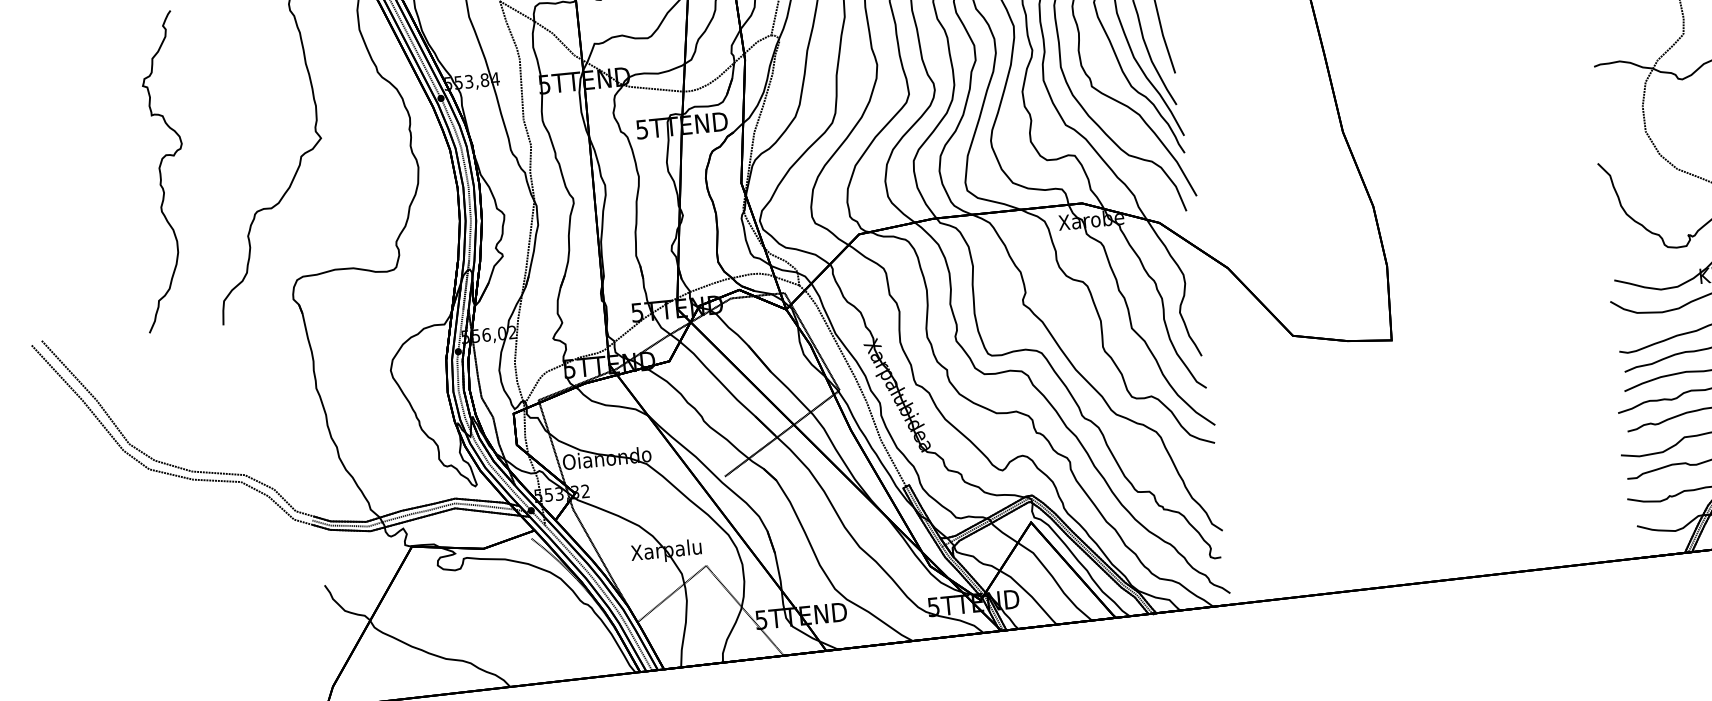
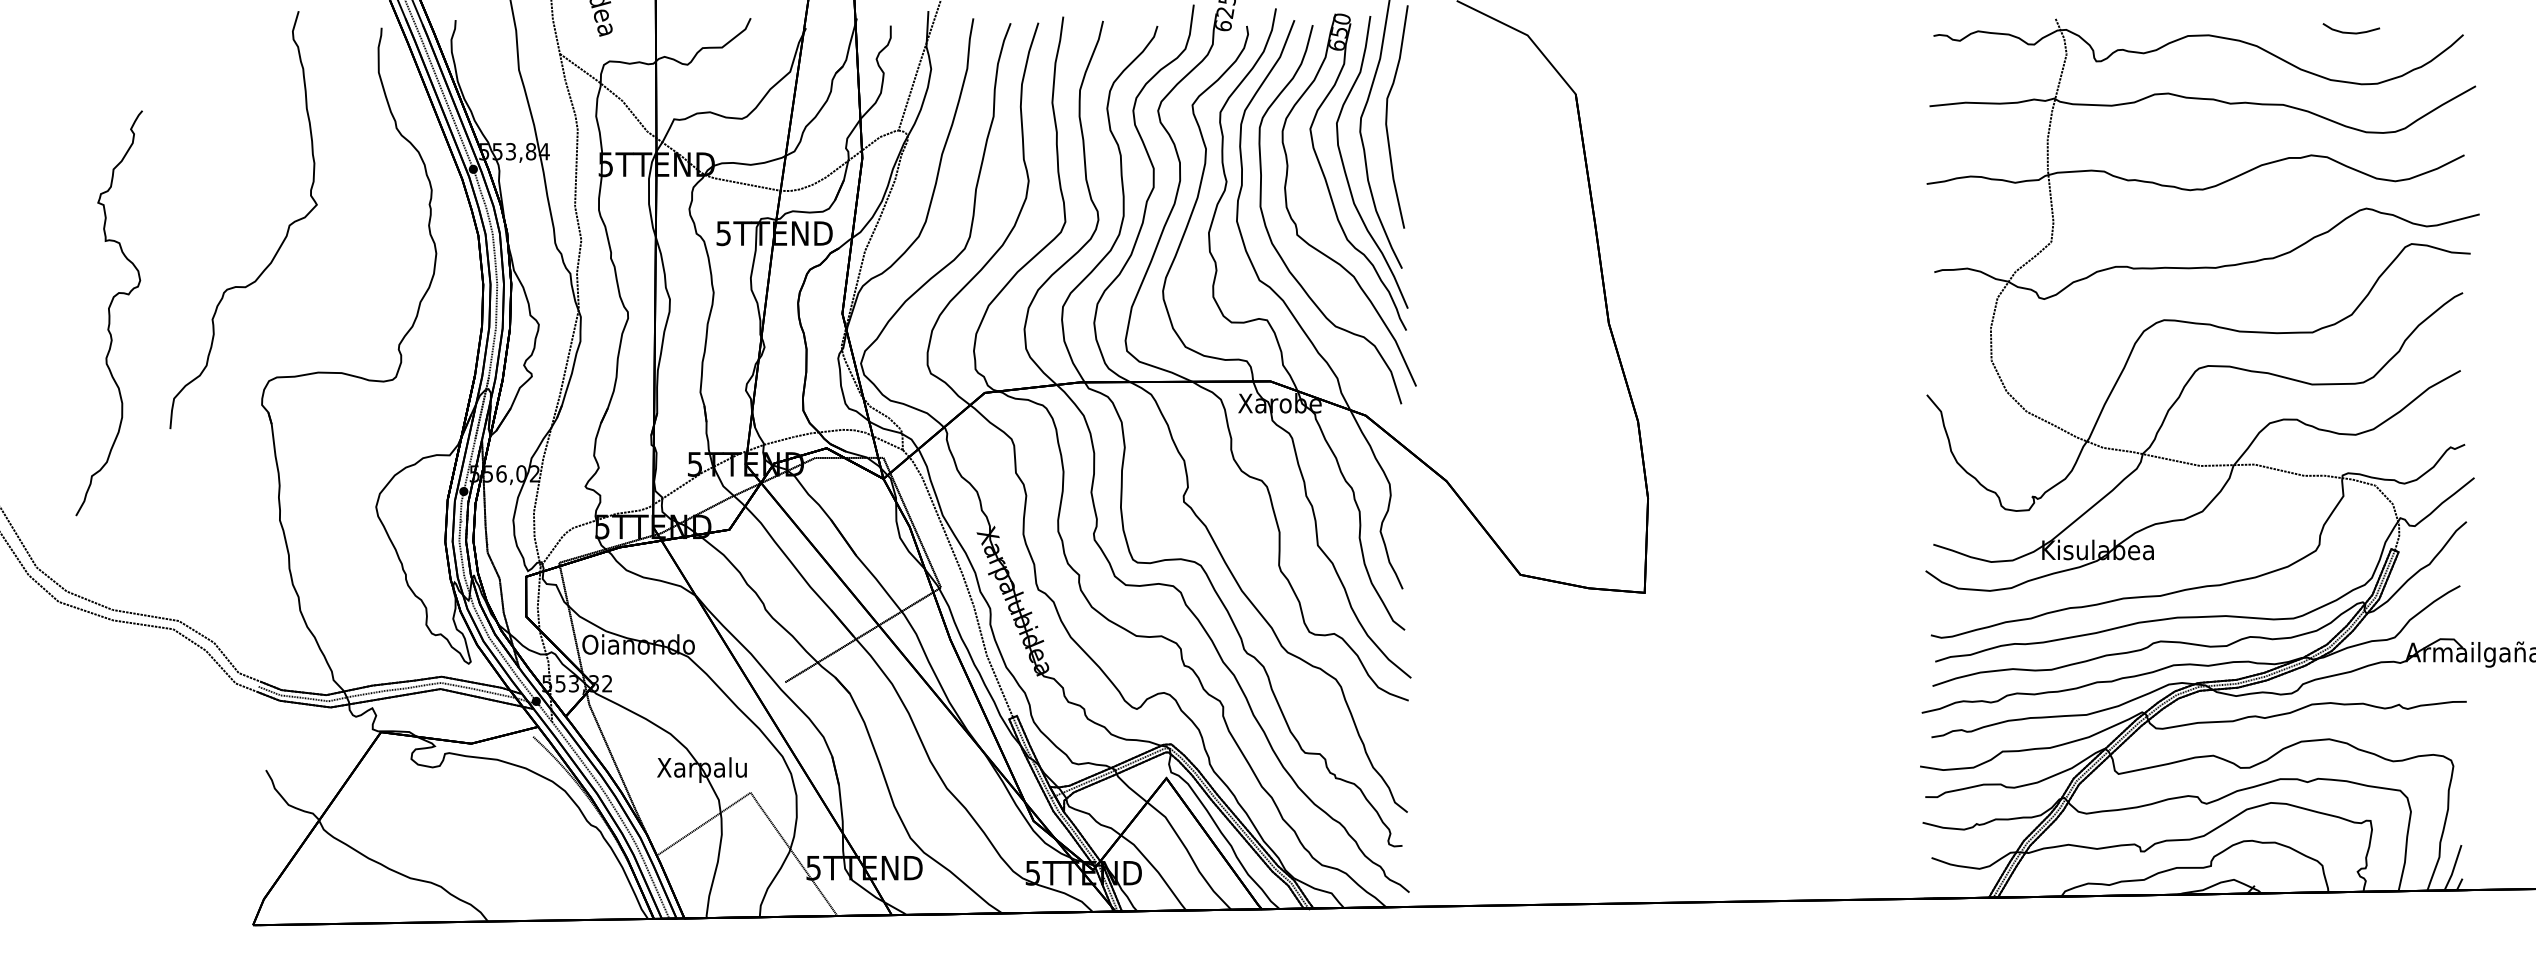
curve: (159, 172) -> (108, 313), moved

